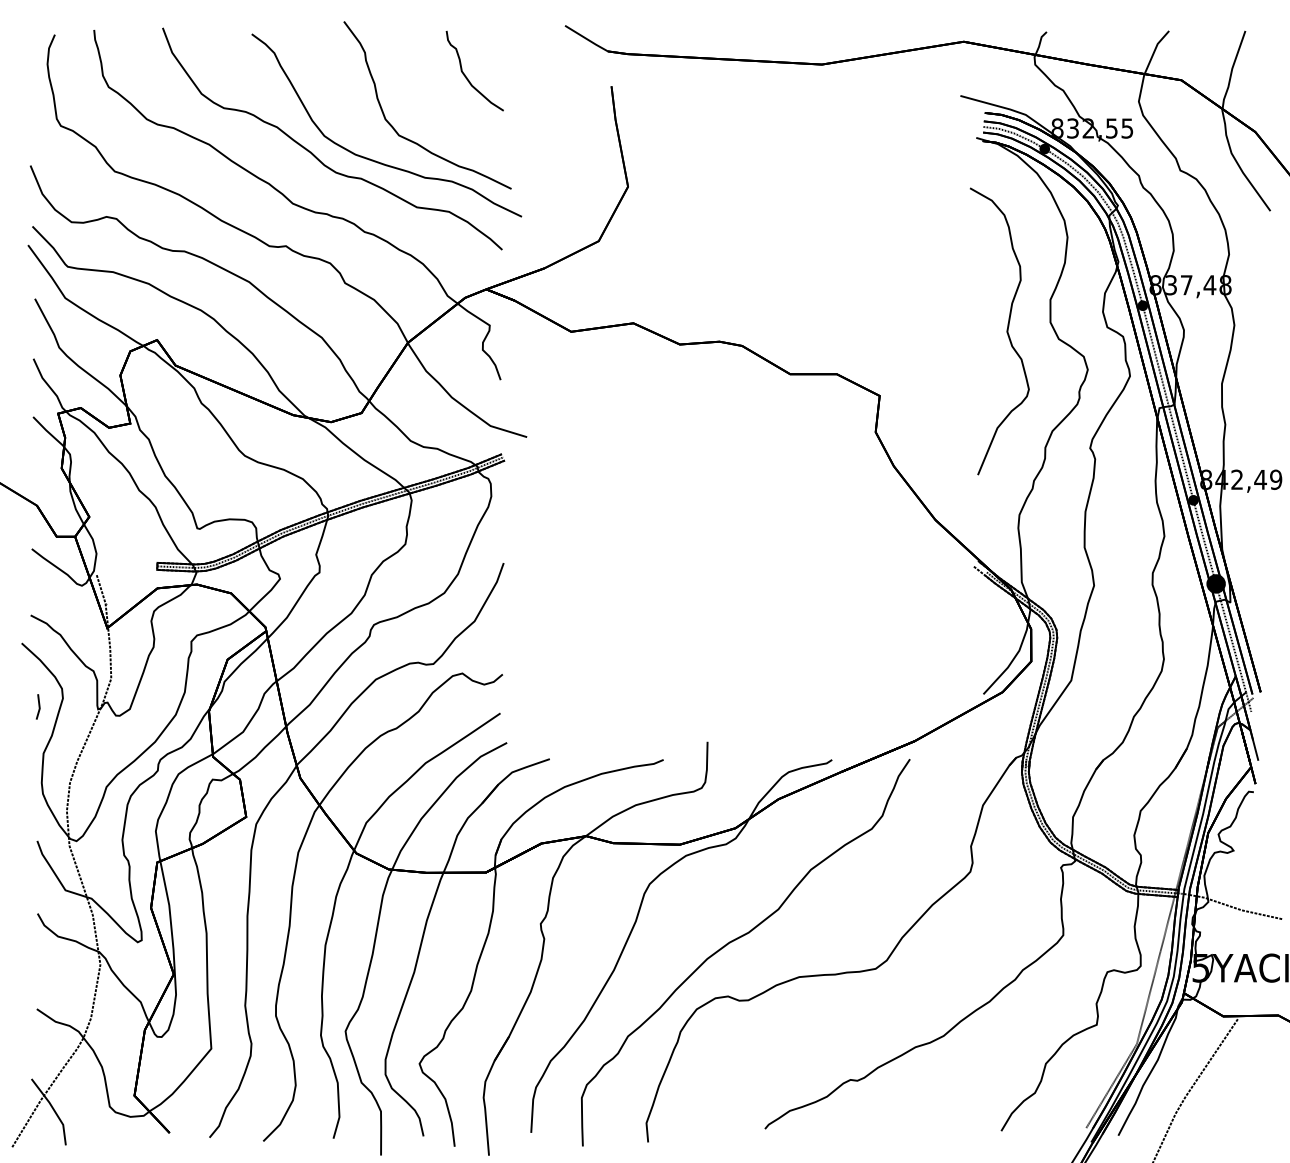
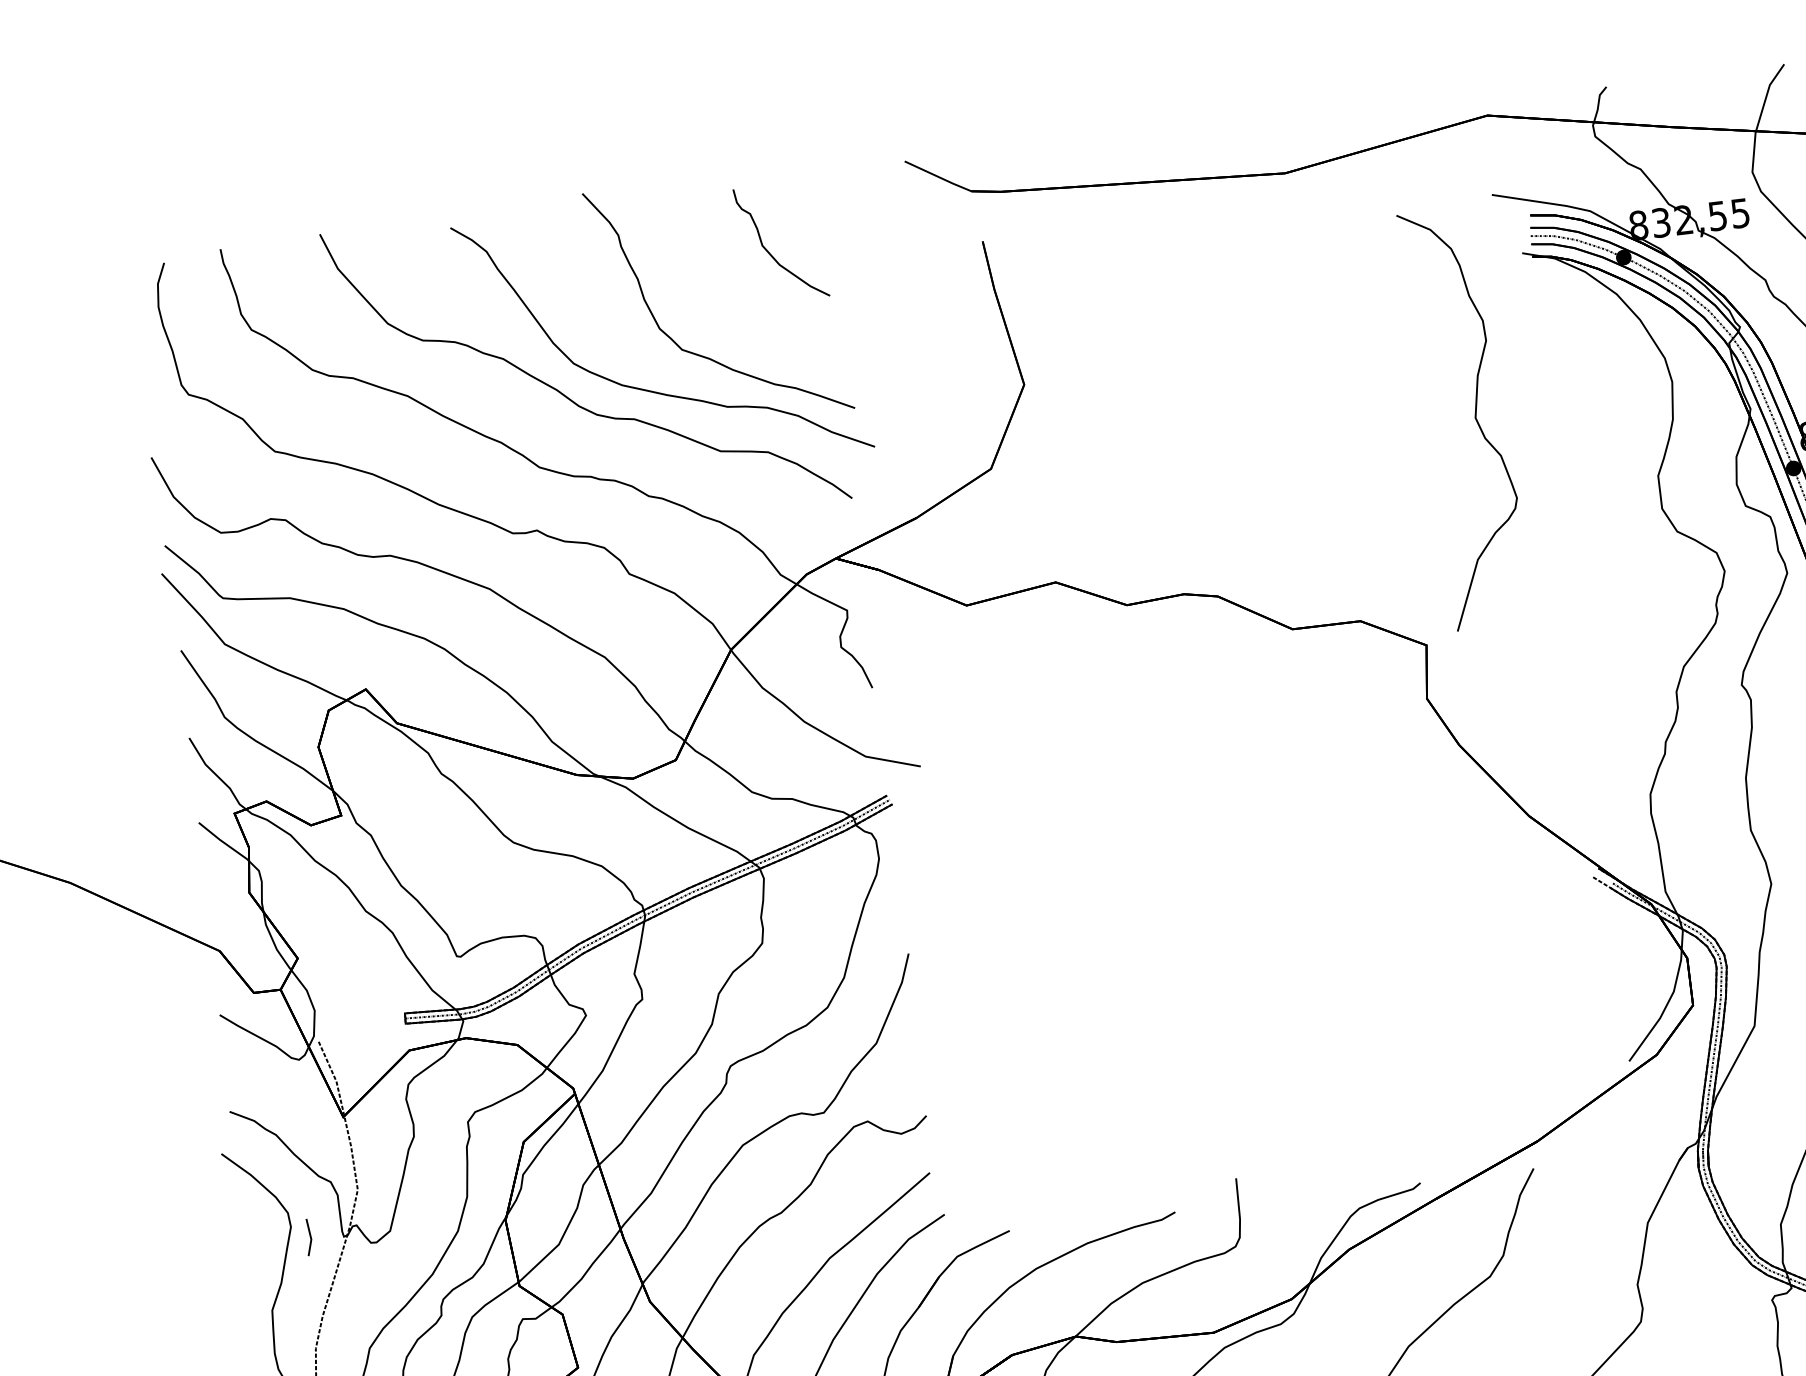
part: (1006, 331) -> (1474, 417), moved
line: (38, 706) -> (309, 1236), moved

